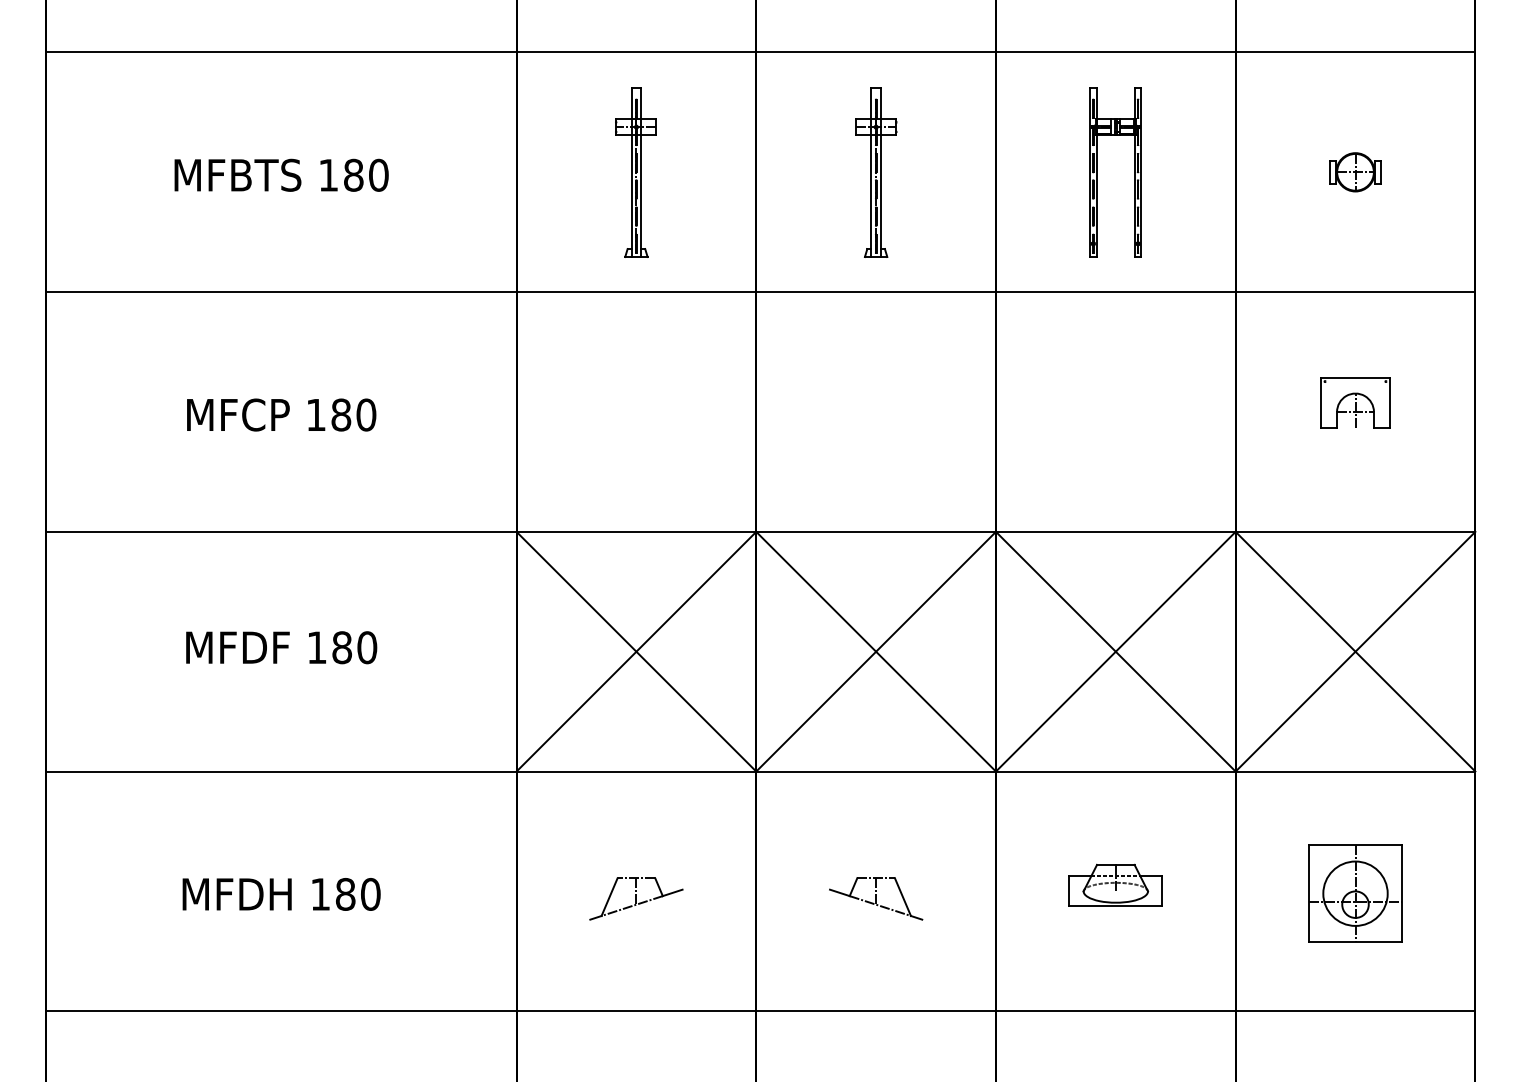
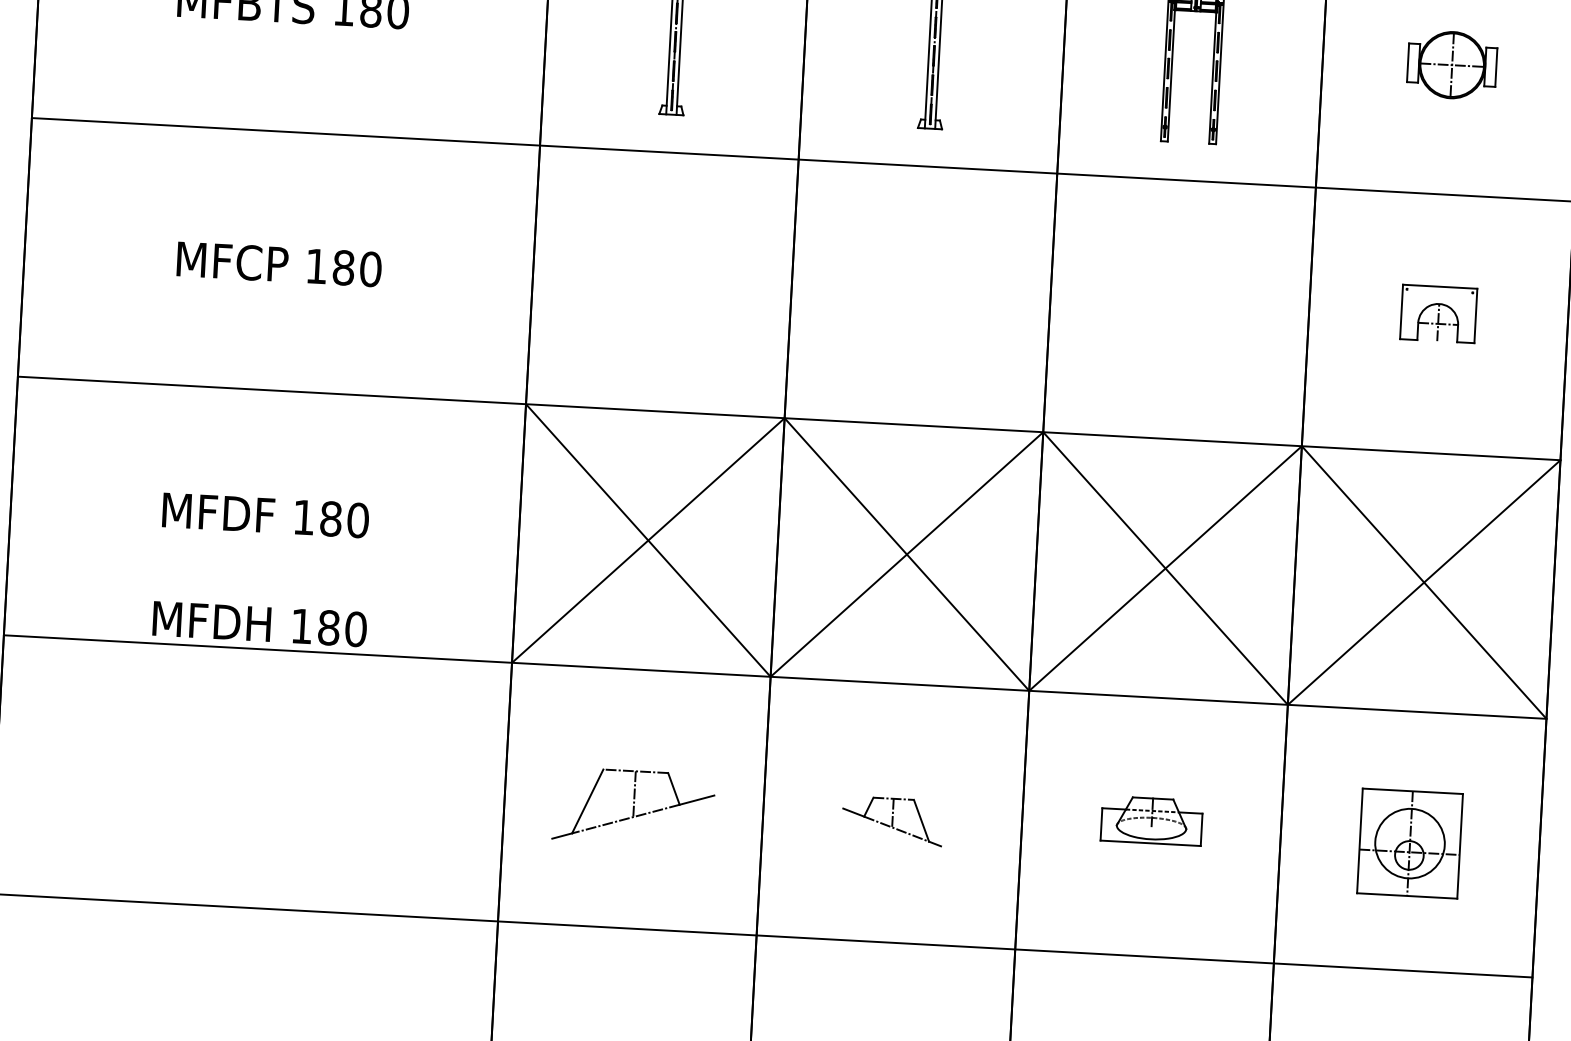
part: (1355, 172) -> (1452, 65), size x1.6
text: (281, 894) -> (259, 624), moved
part: (636, 898) -> (633, 806), size x1.6

